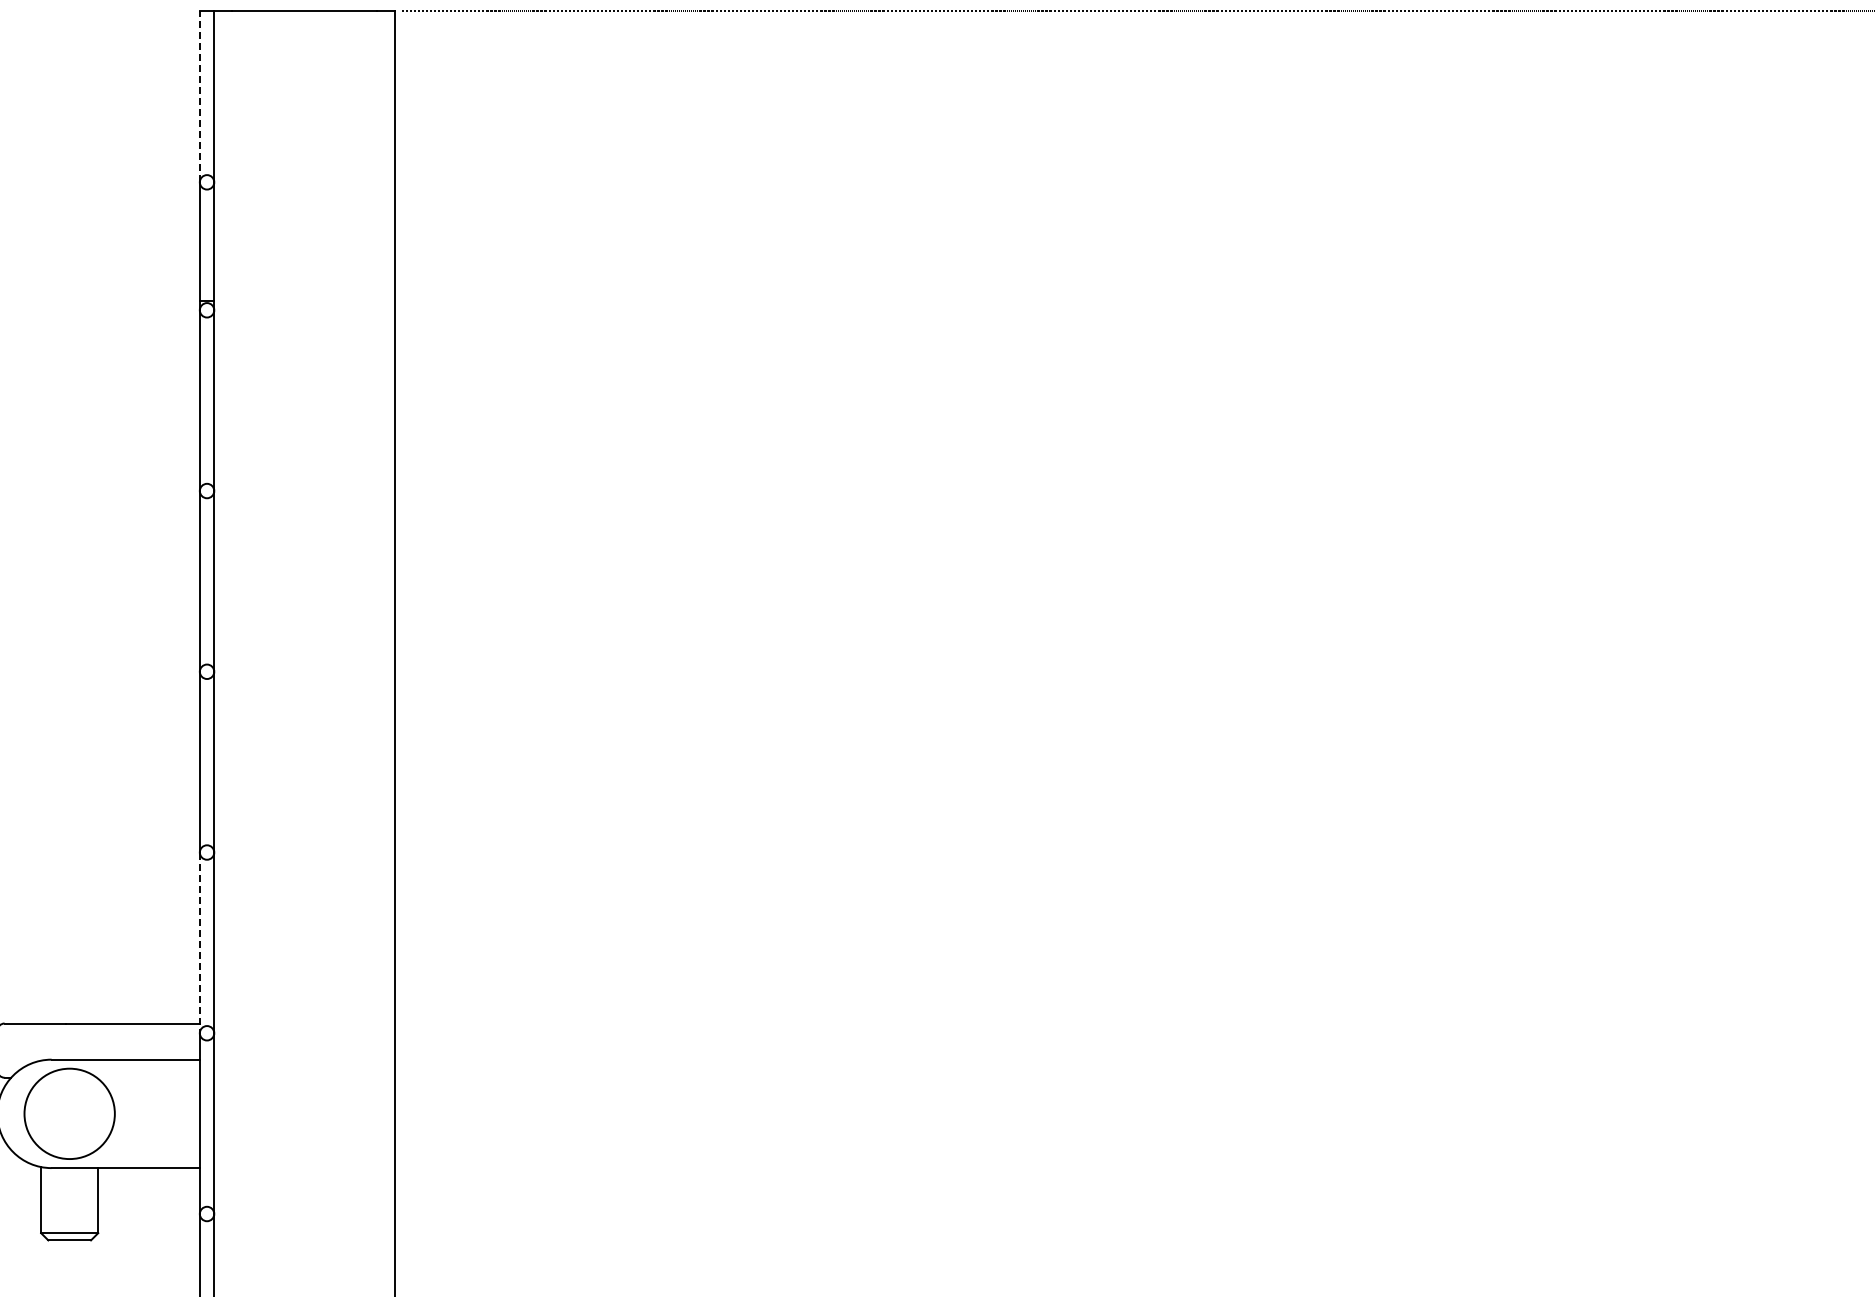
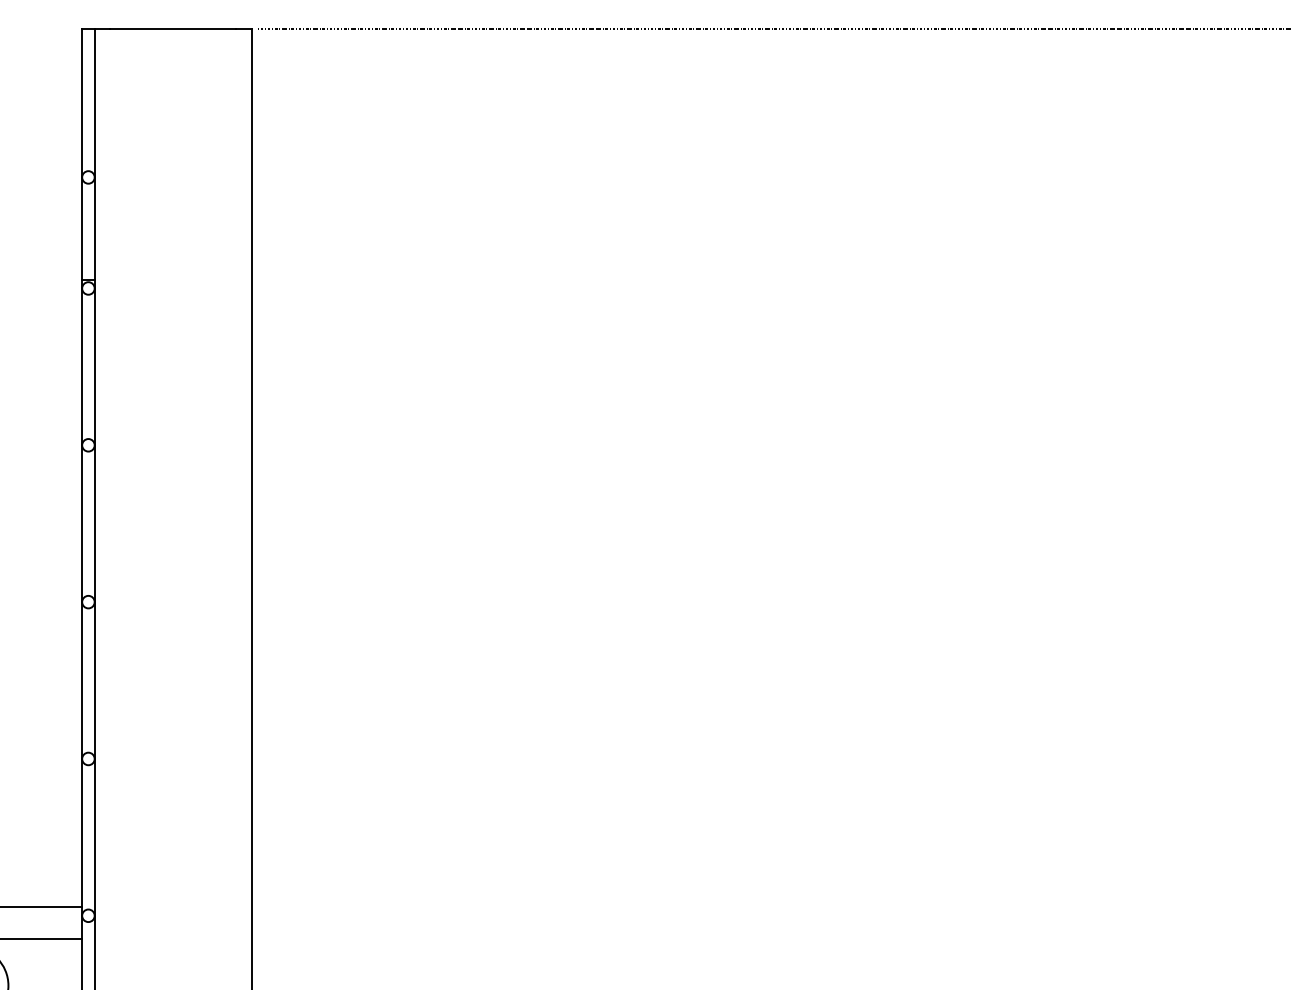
line: (199, 96) -> (81, 102), dashed -> solid
line: (199, 943) -> (81, 837), dashed -> solid

